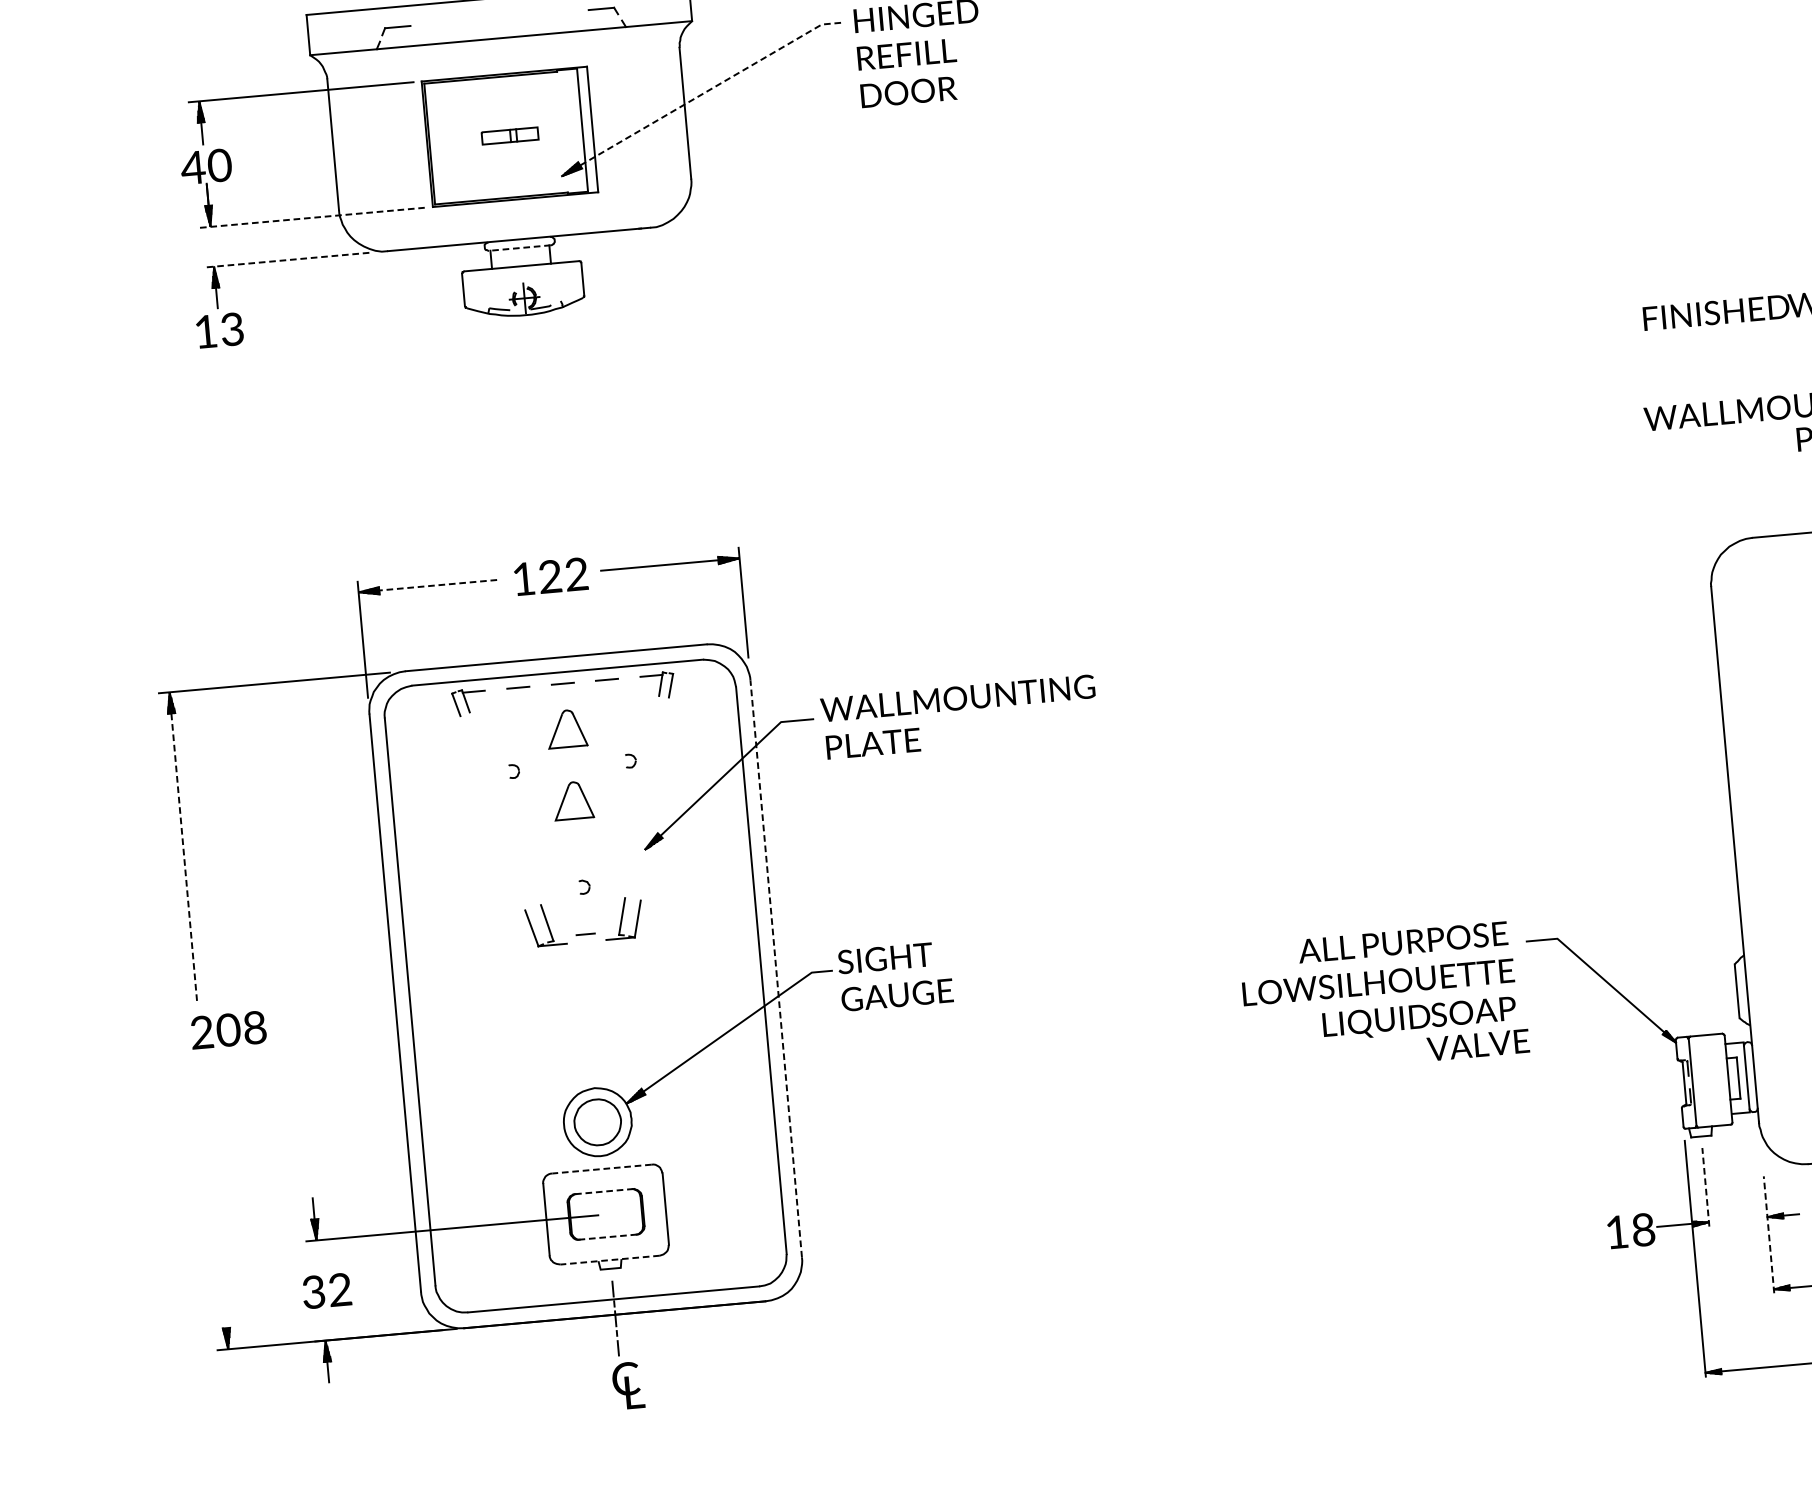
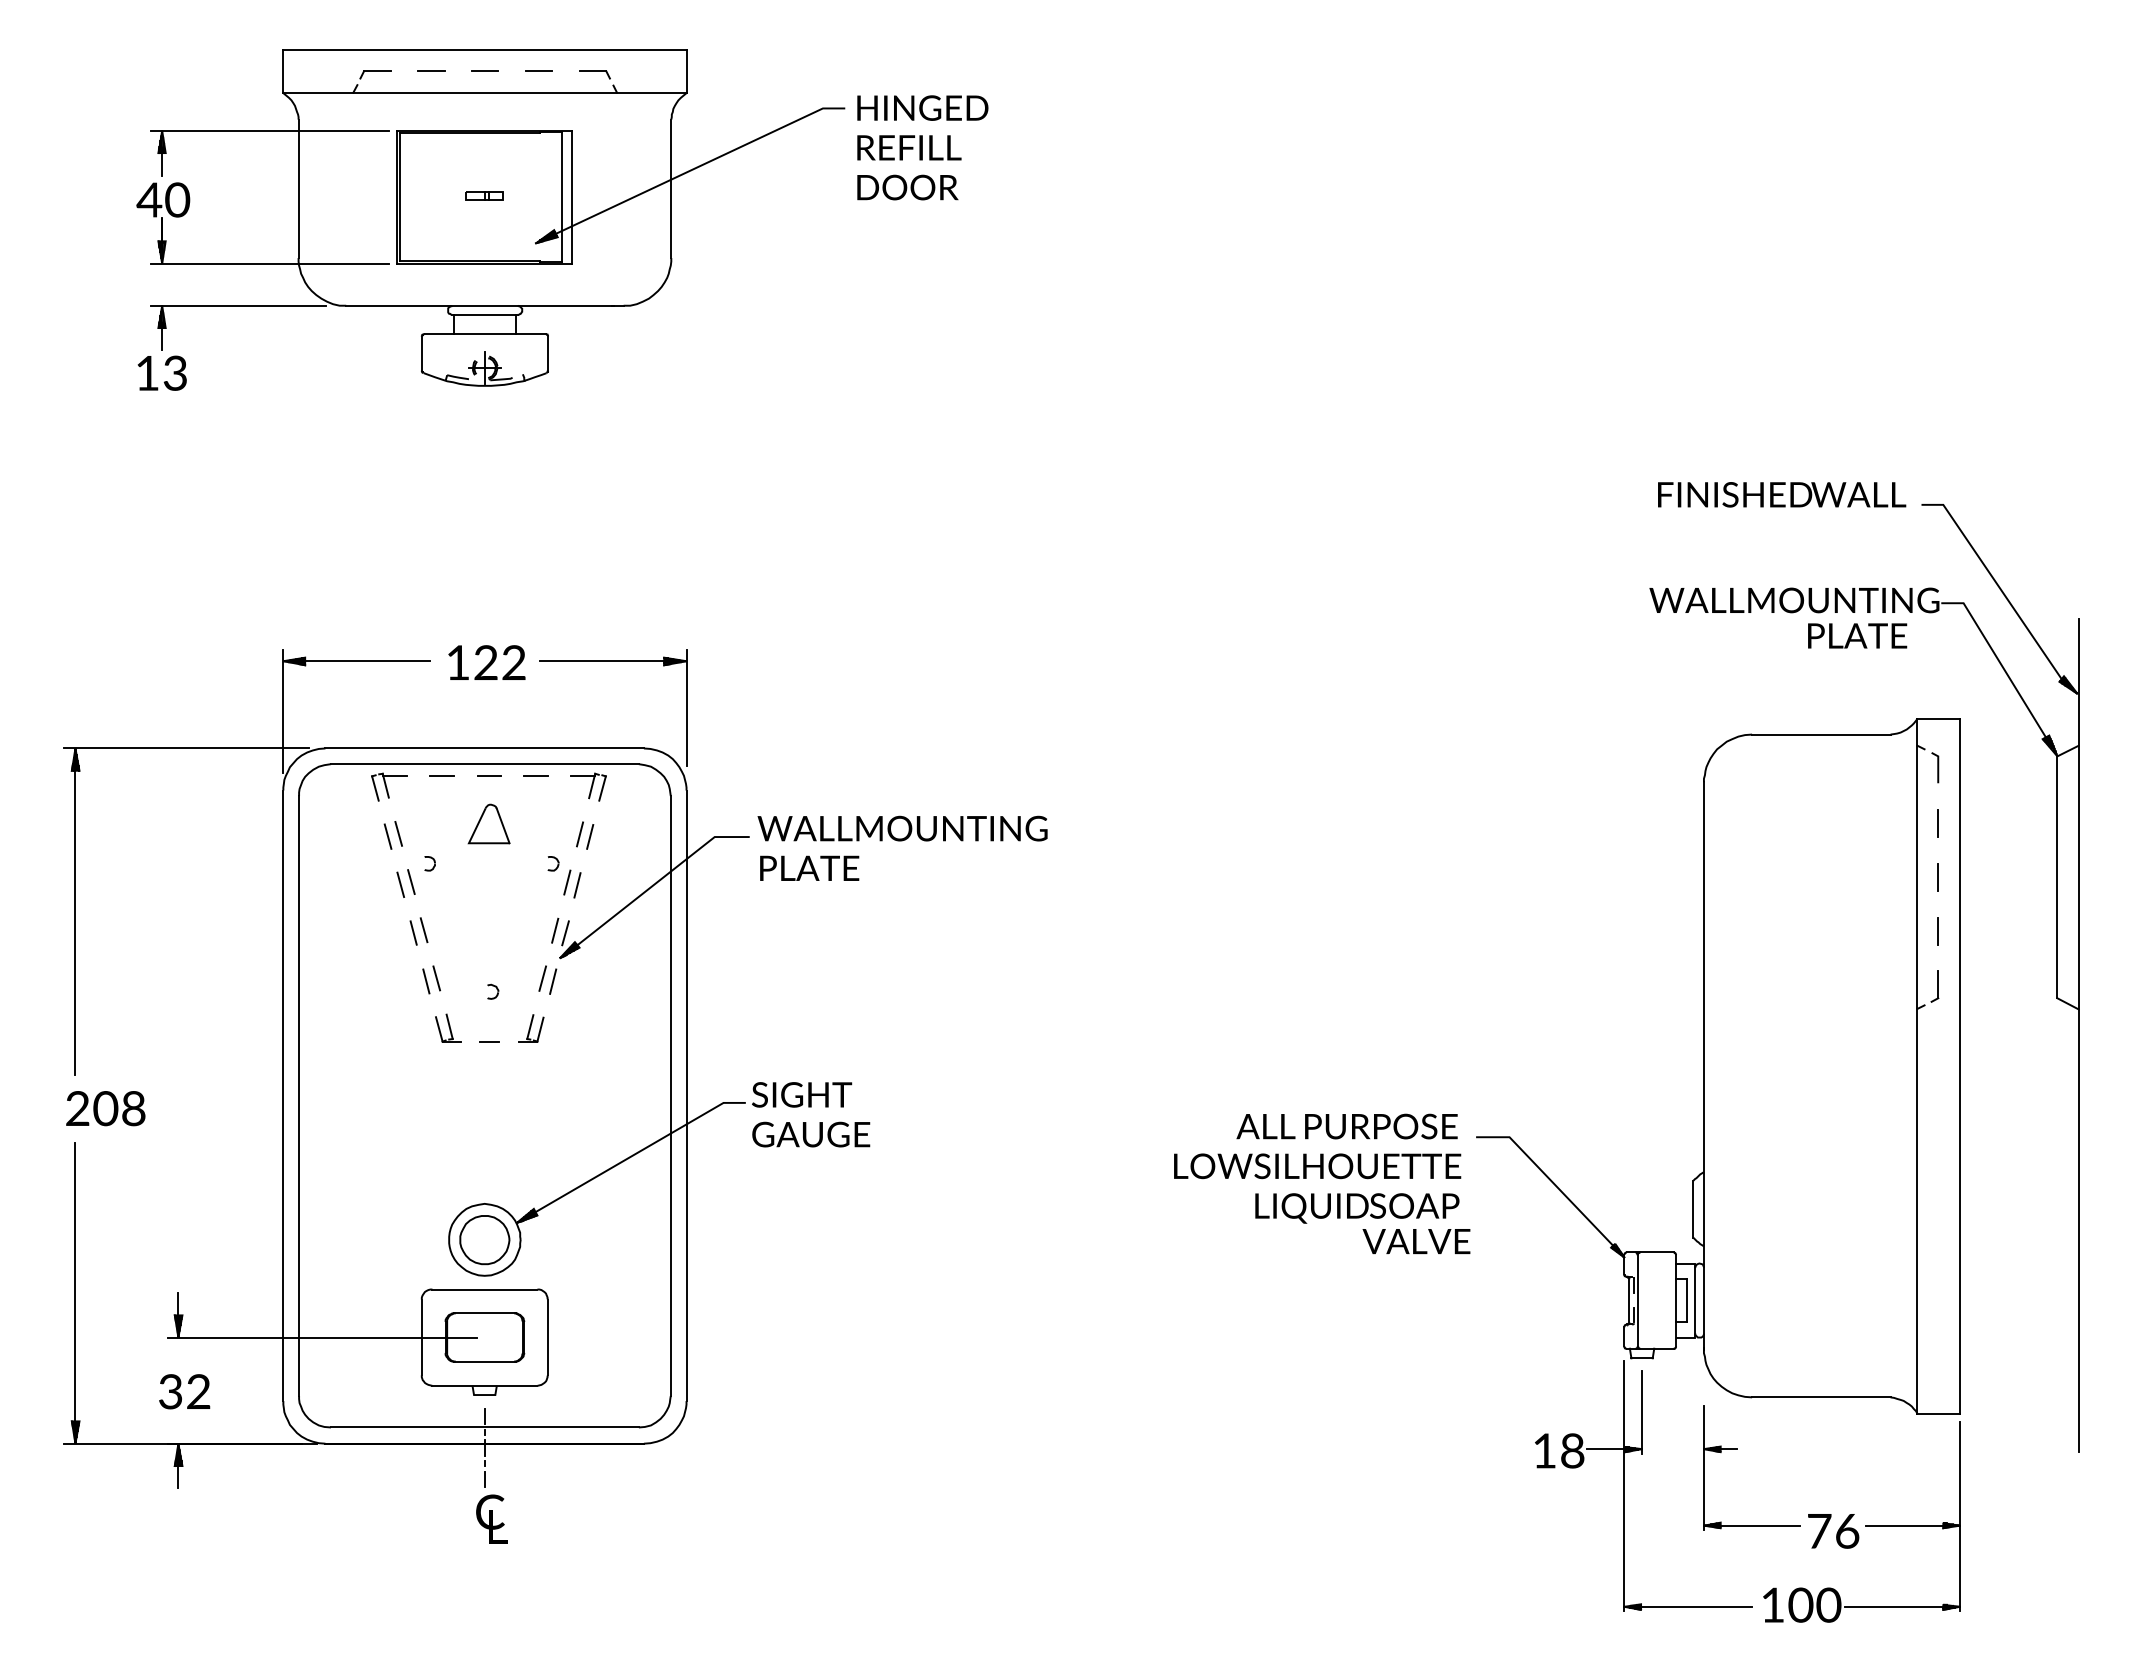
line: (549, 13) -> (538, 71), added
line: (498, 18) -> (484, 71), added
line: (447, 22) -> (430, 71), added
line: (710, 88) -> (700, 165), dashed -> solid
part: (509, 135) -> (484, 195), size x0.62
line: (311, 217) -> (269, 263), dashed -> solid
line: (519, 247) -> (484, 314), dashed -> solid
line: (286, 260) -> (238, 305), dashed -> solid
line: (438, 585) -> (367, 661), dashed -> solid
line: (653, 731) -> (579, 834), added
line: (663, 732) -> (590, 836), added
line: (481, 745) -> (398, 833), added
line: (471, 749) -> (387, 836), added
line: (645, 777) -> (567, 882), added
line: (655, 779) -> (577, 885), added
line: (498, 789) -> (411, 881), added
line: (488, 793) -> (400, 884), added
part: (572, 800) -> (488, 899), removed
line: (638, 823) -> (555, 930), added
line: (648, 825) -> (565, 933), added
line: (513, 835) -> (423, 930), added
line: (504, 837) -> (413, 932), added
line: (184, 856) -> (75, 922), dashed -> solid
line: (630, 870) -> (542, 978), added
line: (640, 872) -> (553, 981), added
line: (530, 879) -> (436, 978), added
line: (520, 882) -> (426, 981), added
part: (624, 918) -> (531, 1028), size x0.62
part: (545, 924) -> (448, 1027), size x0.62
line: (776, 968) -> (686, 1095), dashed -> solid
line: (601, 1169) -> (484, 1289), dashed -> solid
line: (1706, 1187) -> (1642, 1412), dashed -> solid
line: (603, 1191) -> (484, 1313), dashed -> solid
line: (214, 1196) -> (75, 1281), added
line: (1768, 1234) -> (1703, 1467), dashed -> solid
line: (607, 1237) -> (484, 1361), dashed -> solid
line: (609, 1259) -> (484, 1385), dashed -> solid

